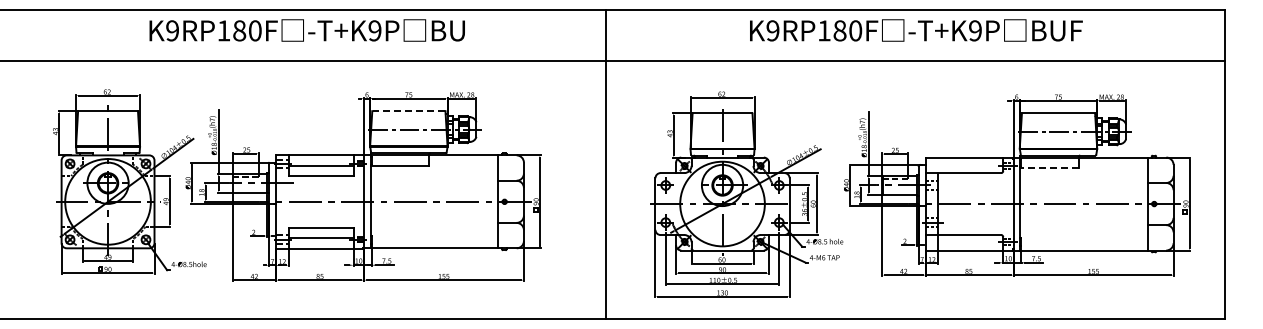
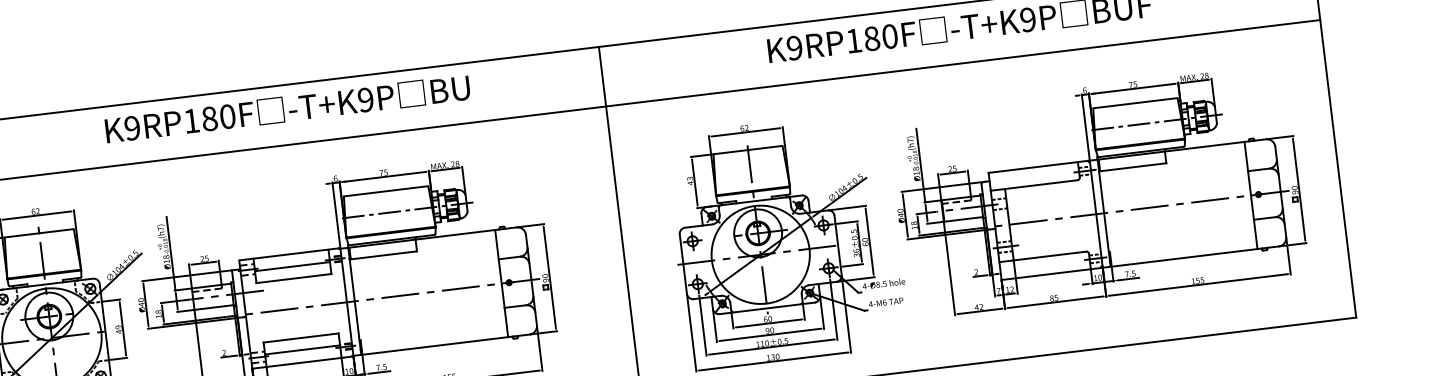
text: (306, 30) -> (286, 109), moved
line: (408, 111) -> (385, 191), dashed -> solid
line: (1049, 167) -> (1132, 167), dashed -> solid

